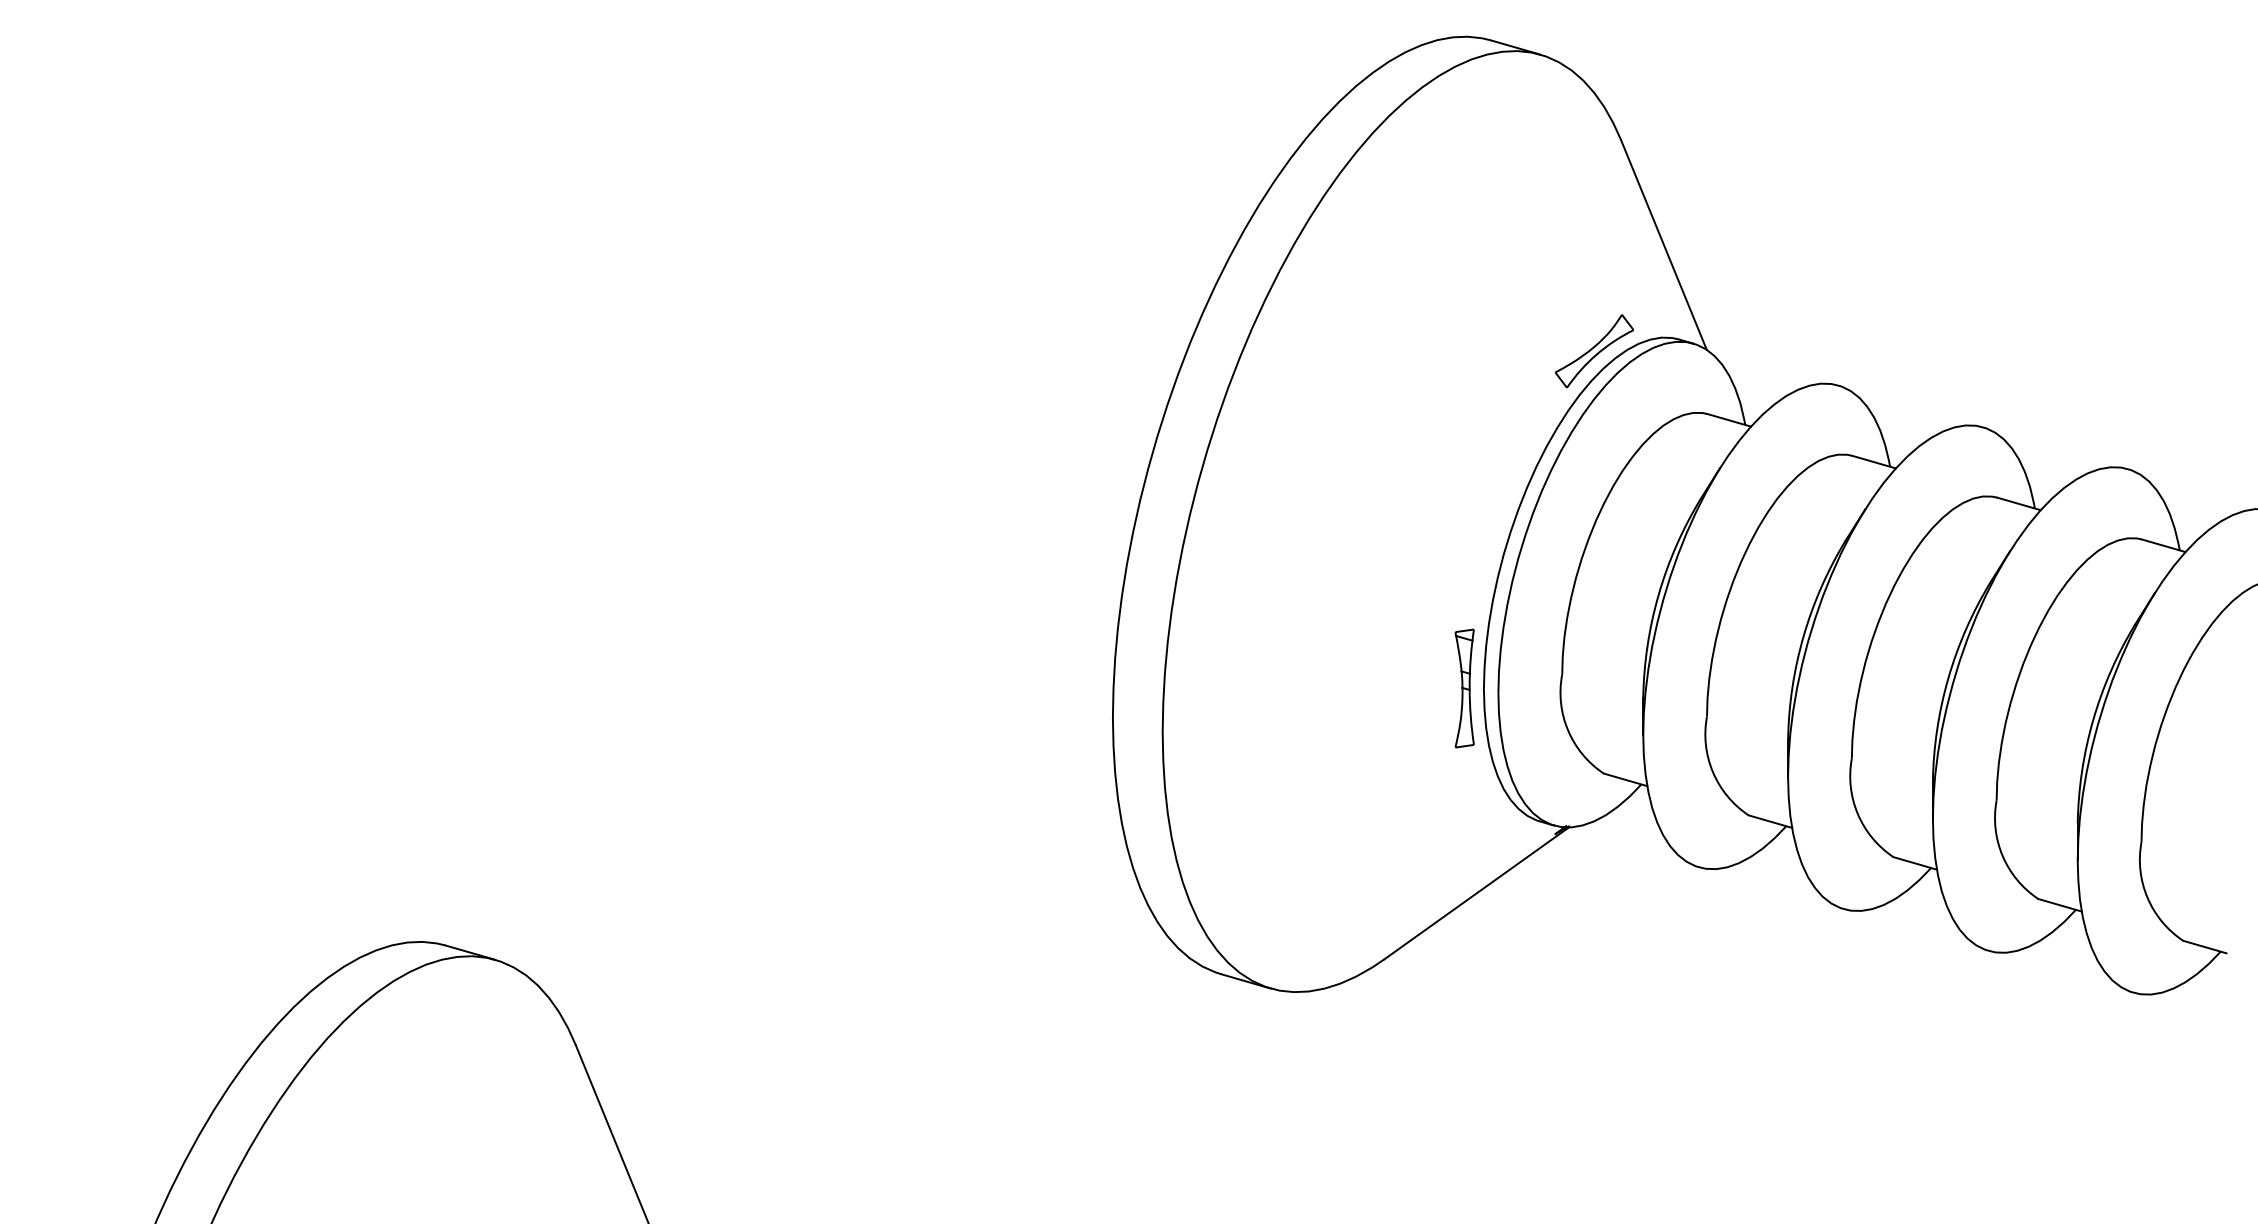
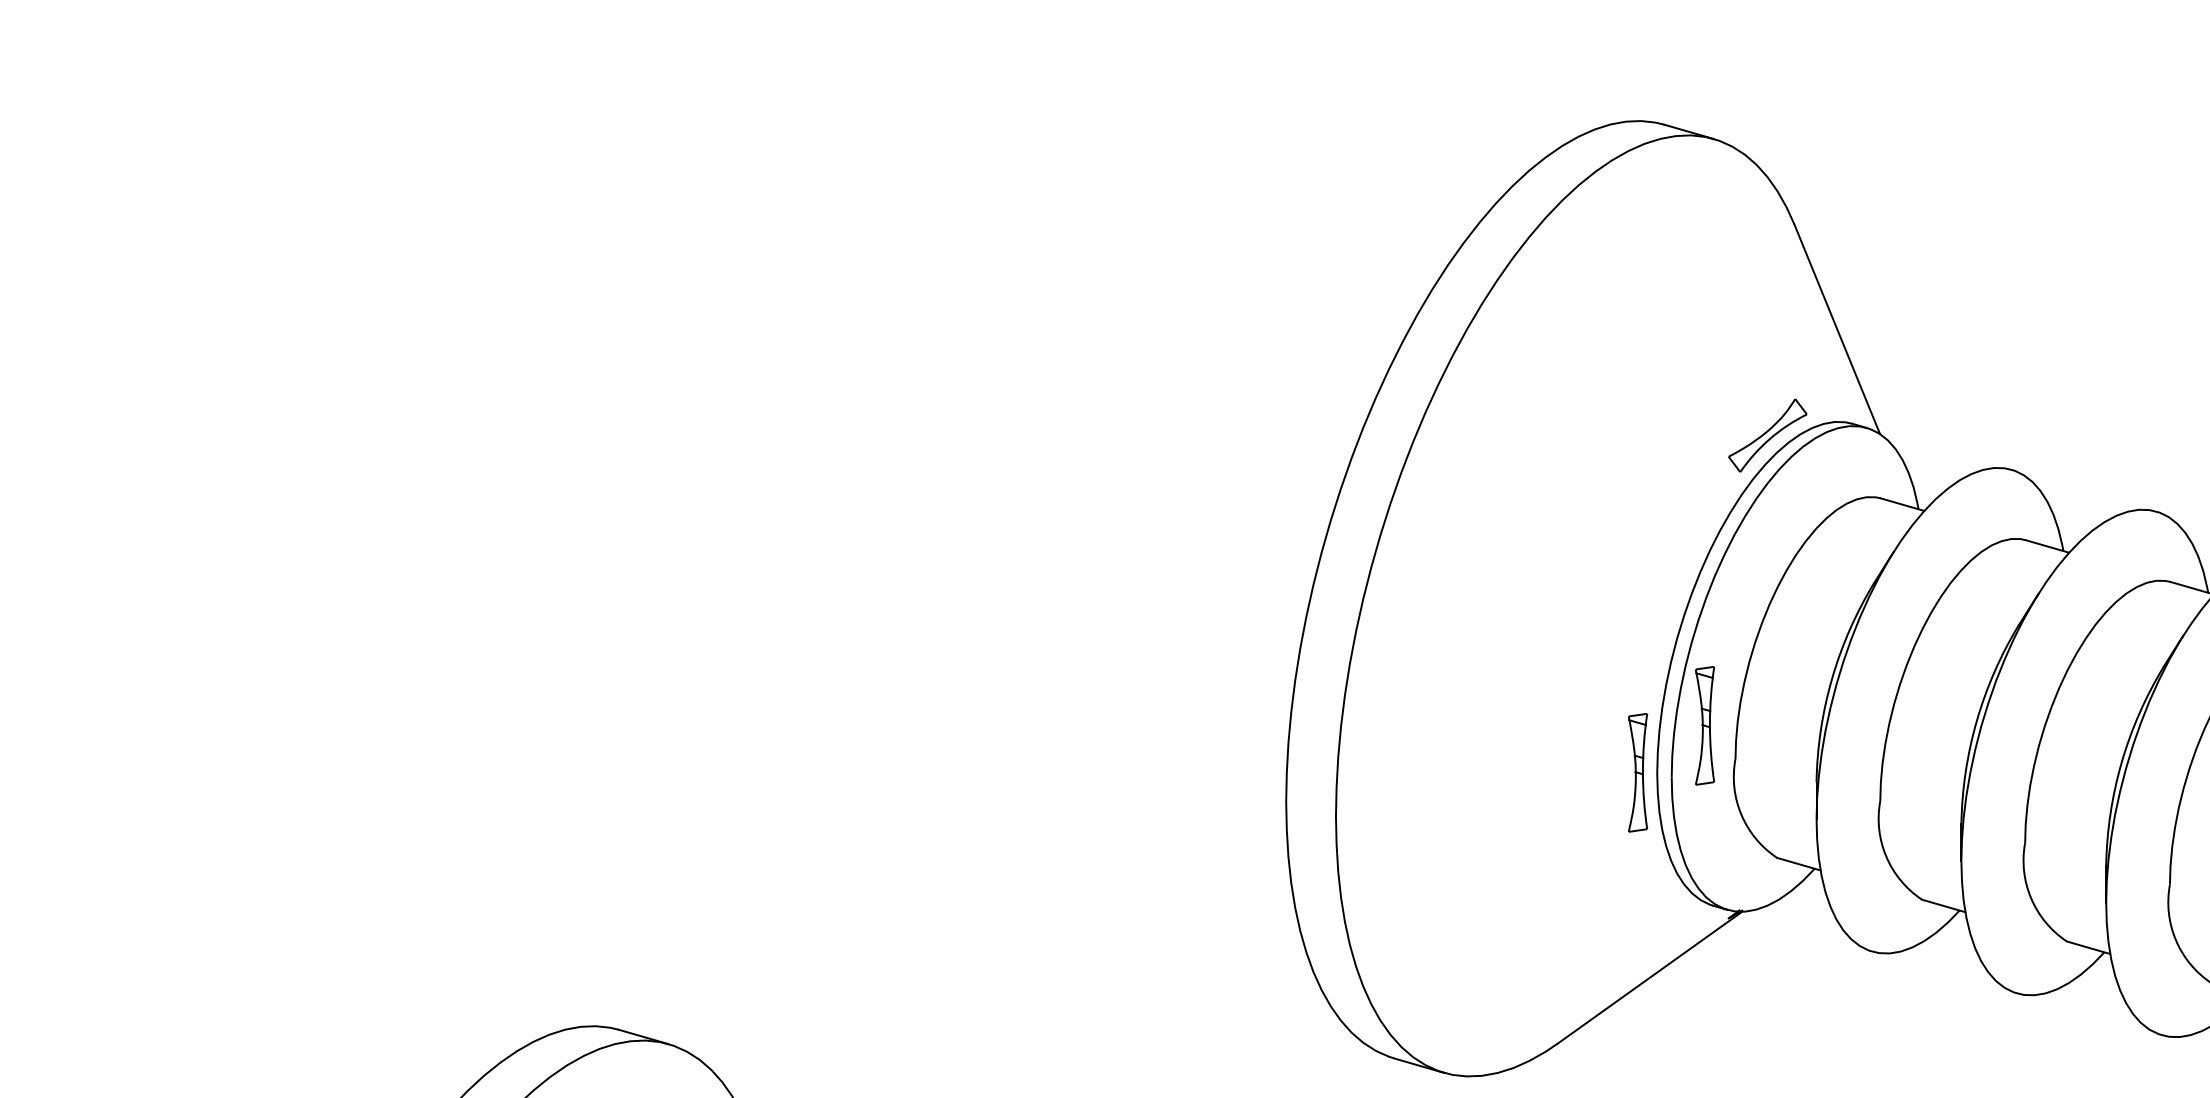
part: (1531, 641) -> (1704, 725), added

